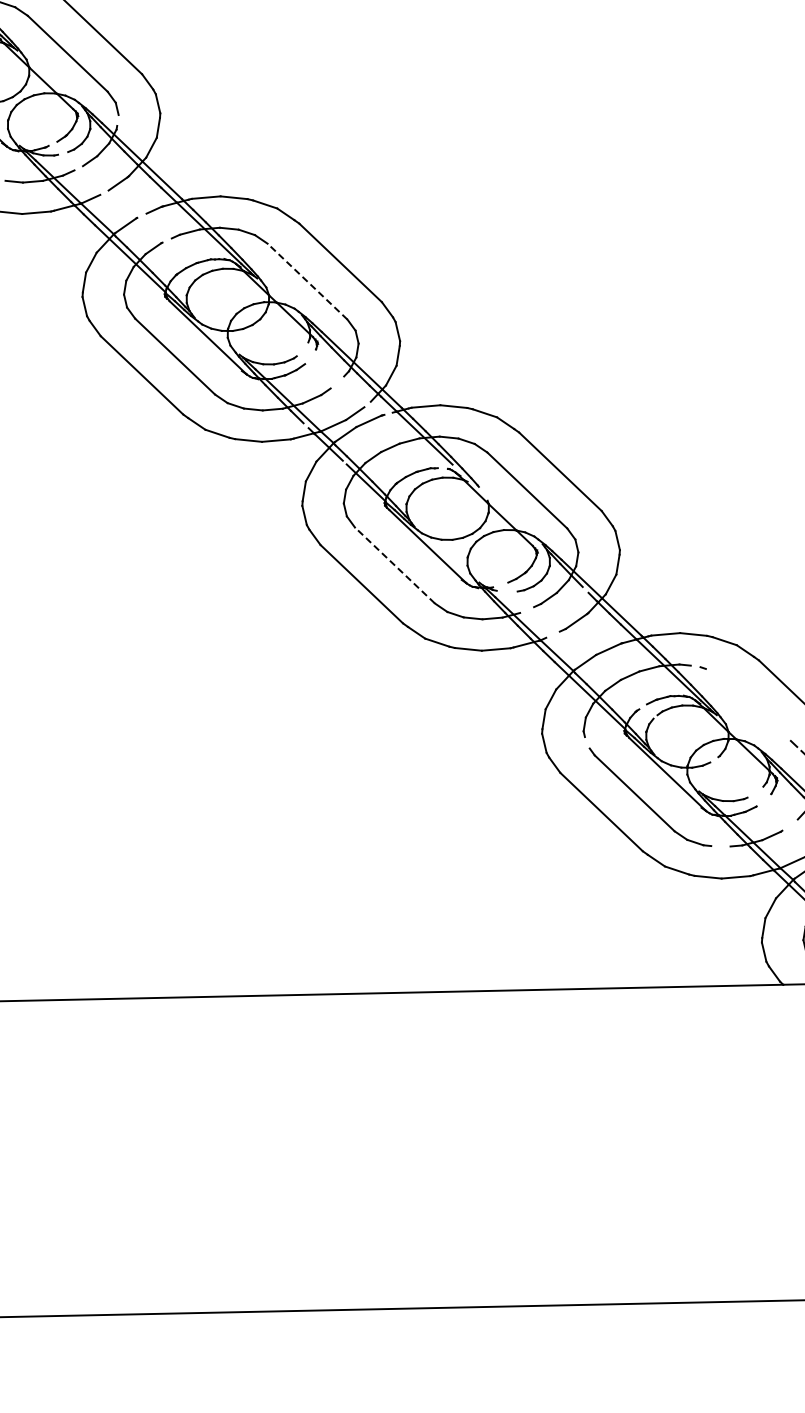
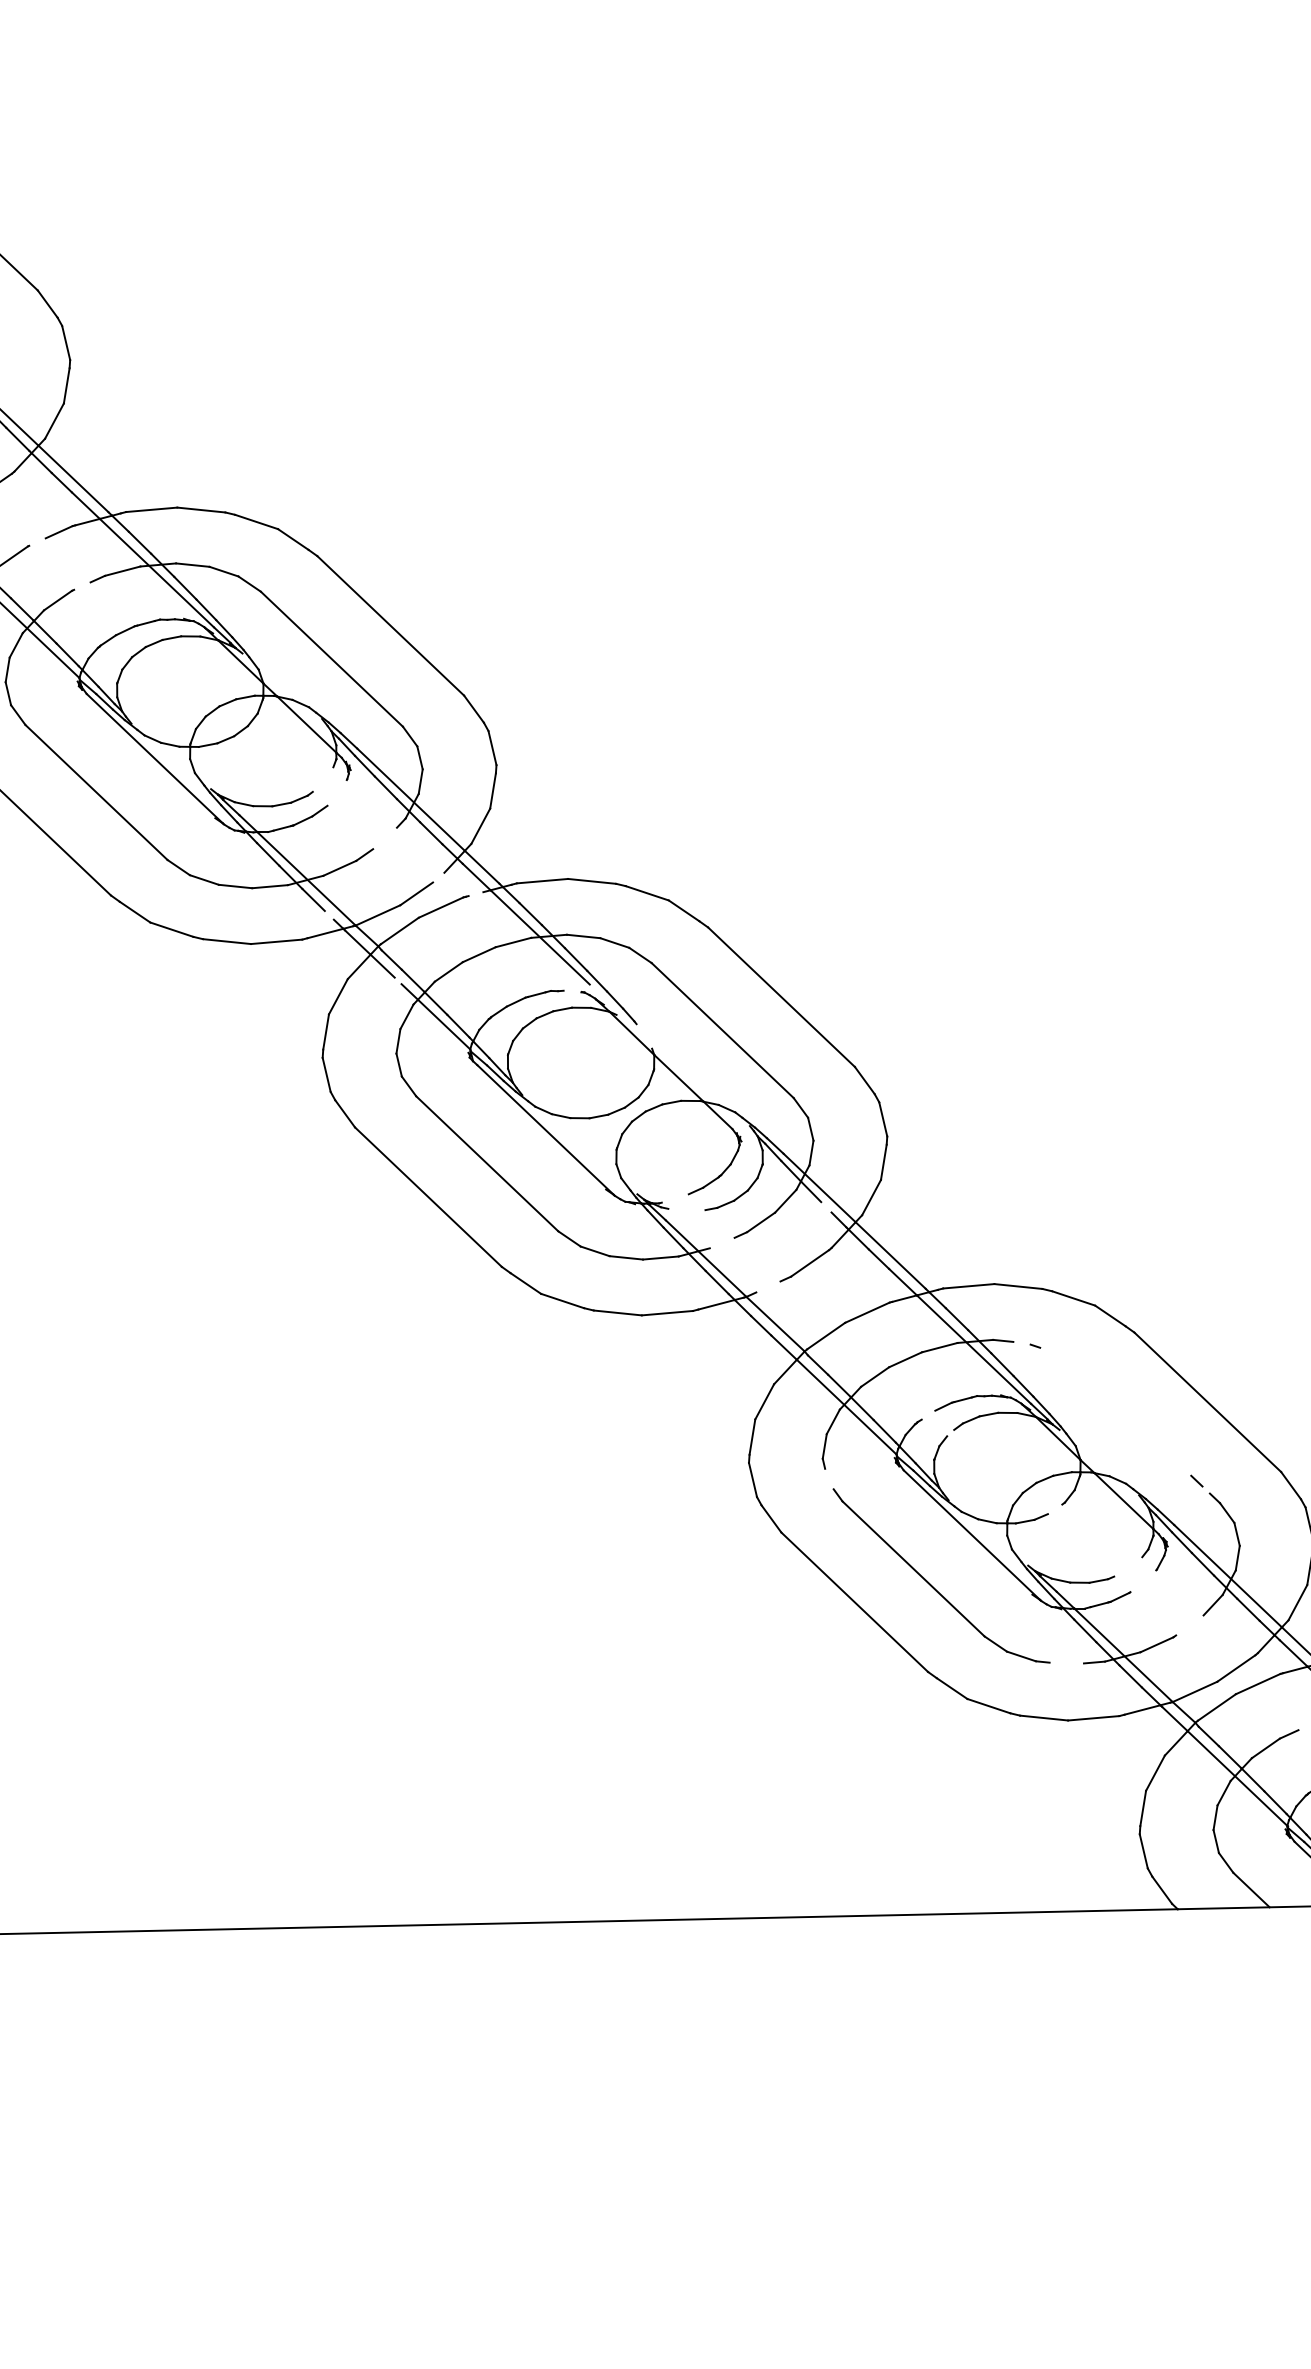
line: (307, 281) -> (331, 658), dashed -> solid
line: (394, 565) -> (486, 1163), dashed -> solid

